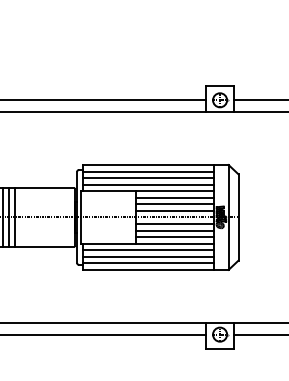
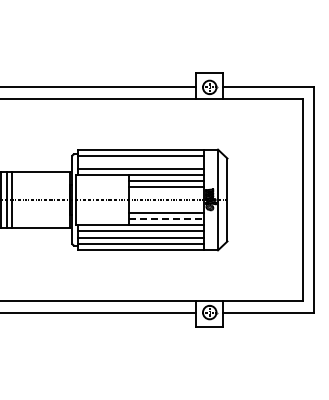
line: (147, 178) -> (140, 162), removed
line: (175, 210) -> (166, 193), removed
line: (175, 224) -> (166, 206), removed
line: (176, 236) -> (167, 218), solid -> dashed

